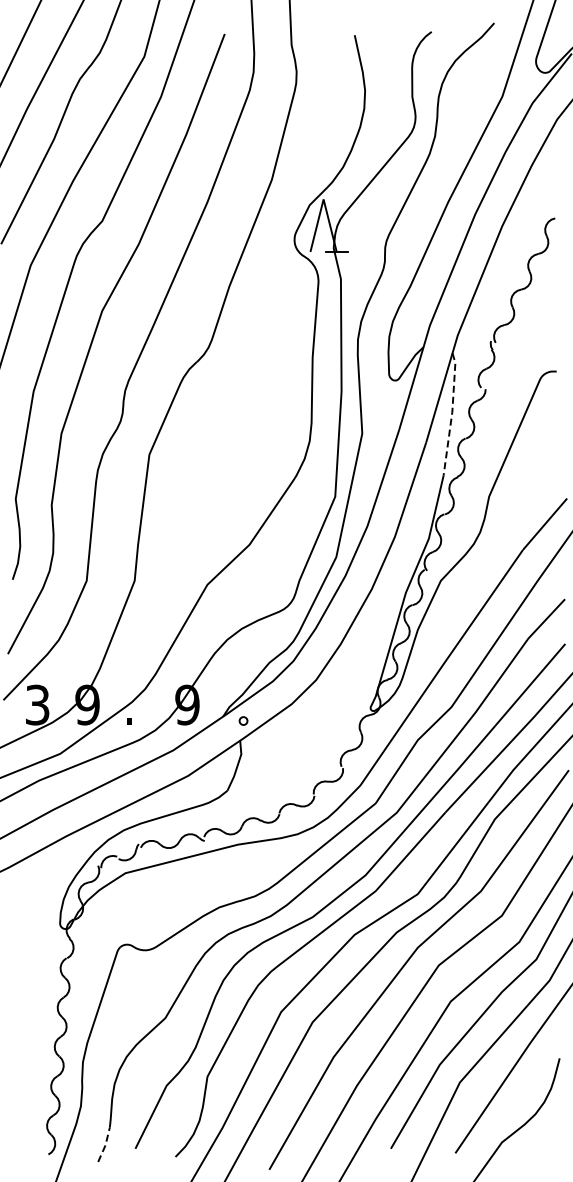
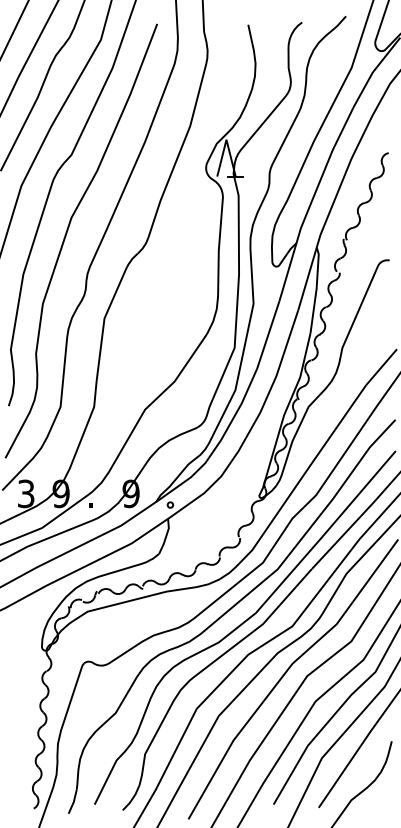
line: (452, 413) -> (316, 289), dashed -> solid
line: (105, 1145) -> (73, 802), dashed -> solid

